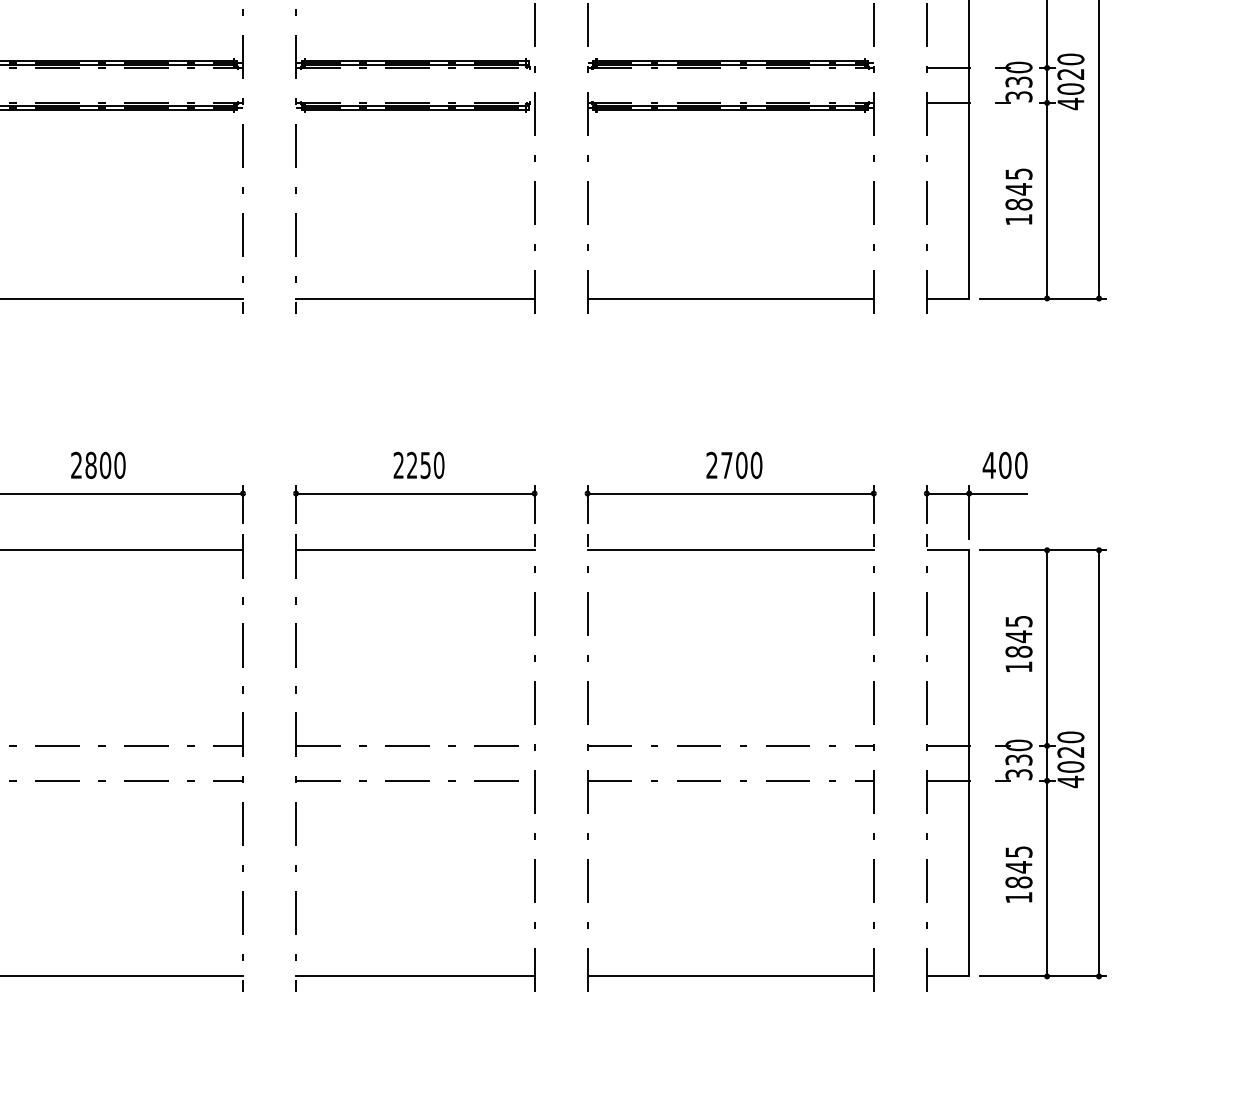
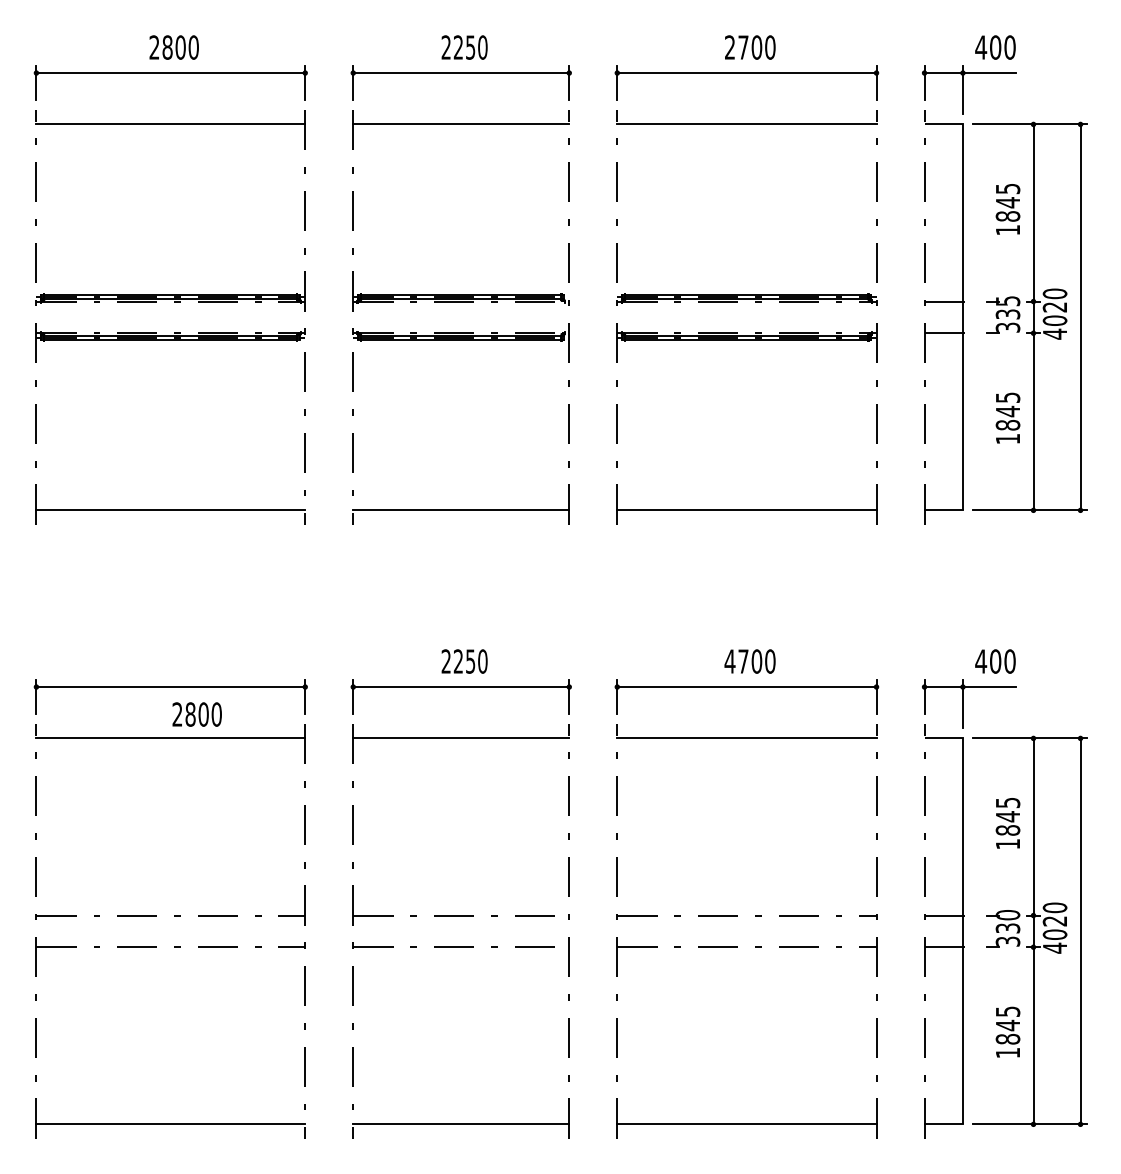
text: (1018, 67) -> (1007, 301), 330 -> 335
text: (97, 465) -> (196, 714), moved
text: (711, 465) -> (729, 661), 2700 -> 4700

